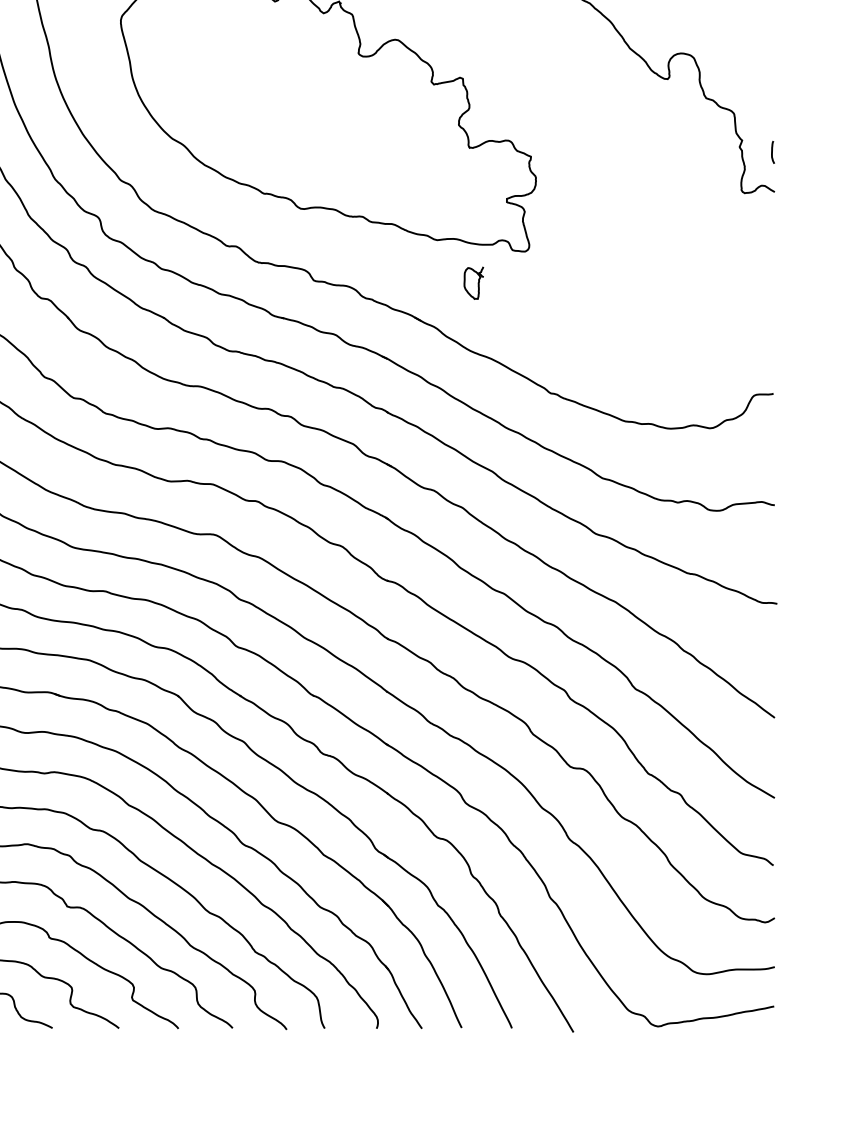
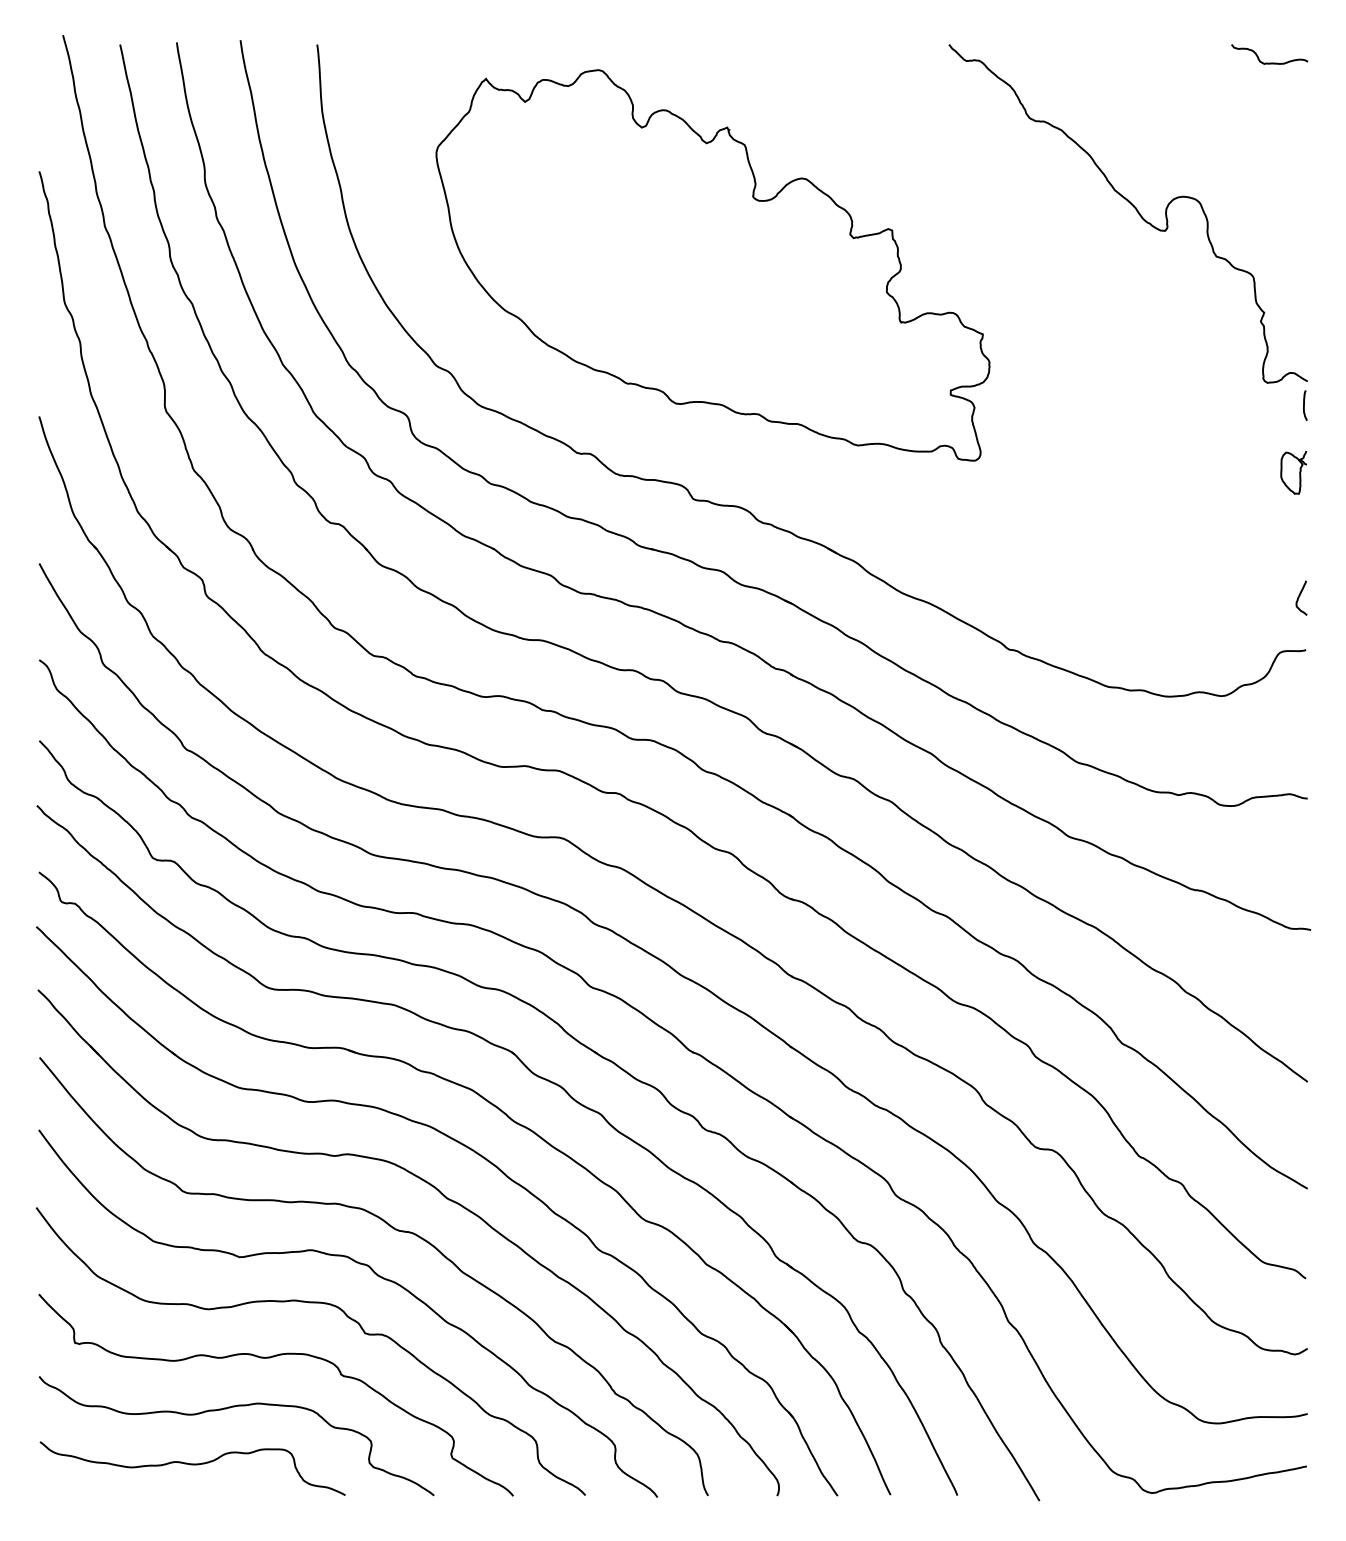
curve: (772, 152) -> (1304, 405), moved
part: (473, 282) -> (1293, 472), moved
curve: (769, 353) -> (1300, 596), added

